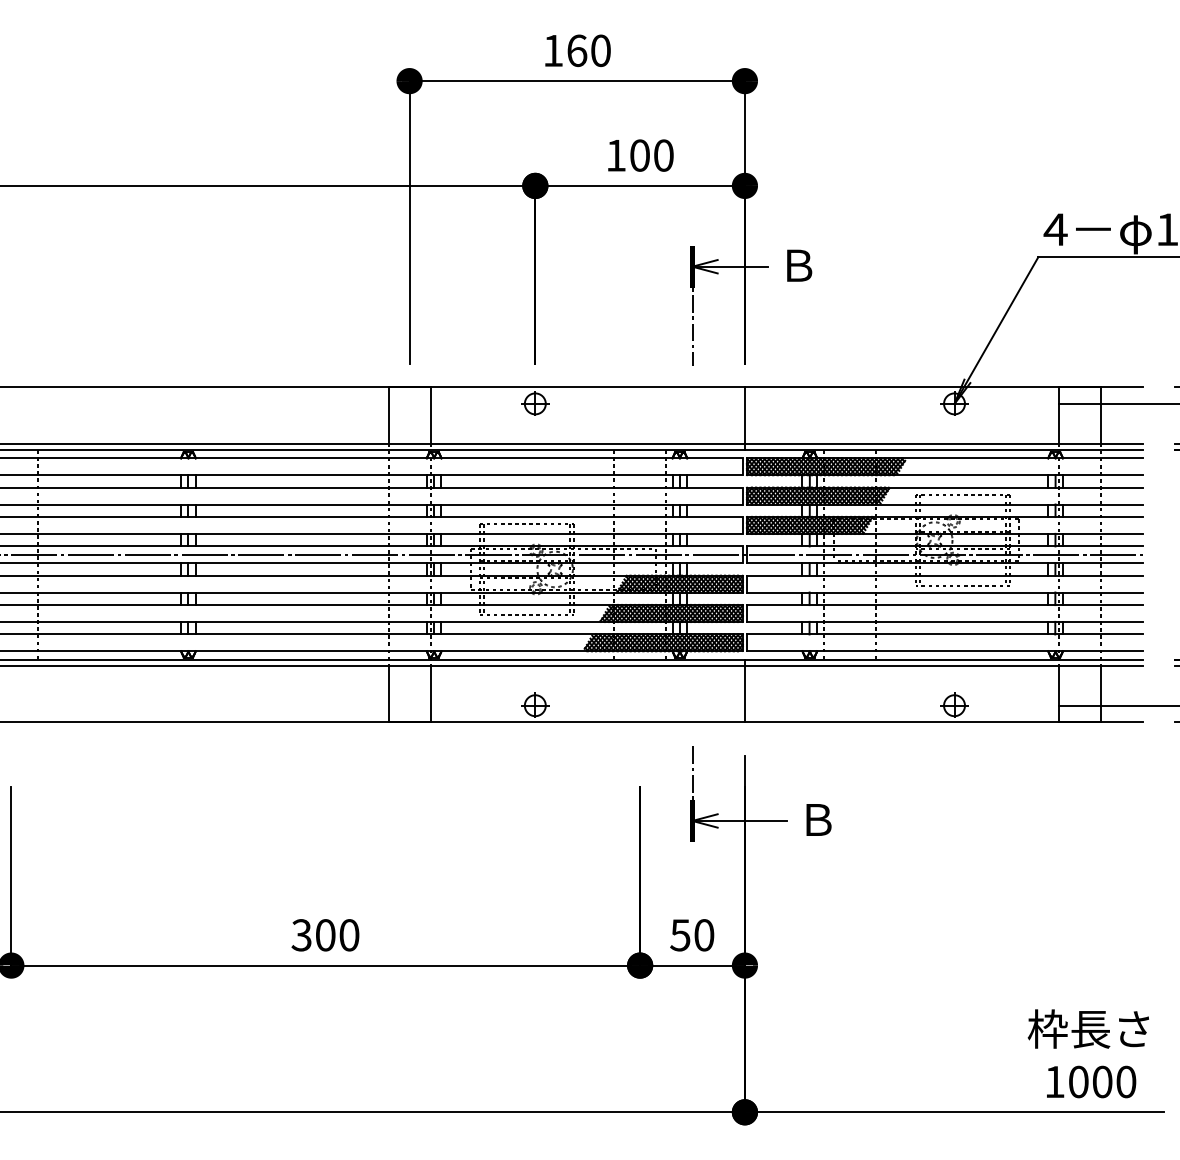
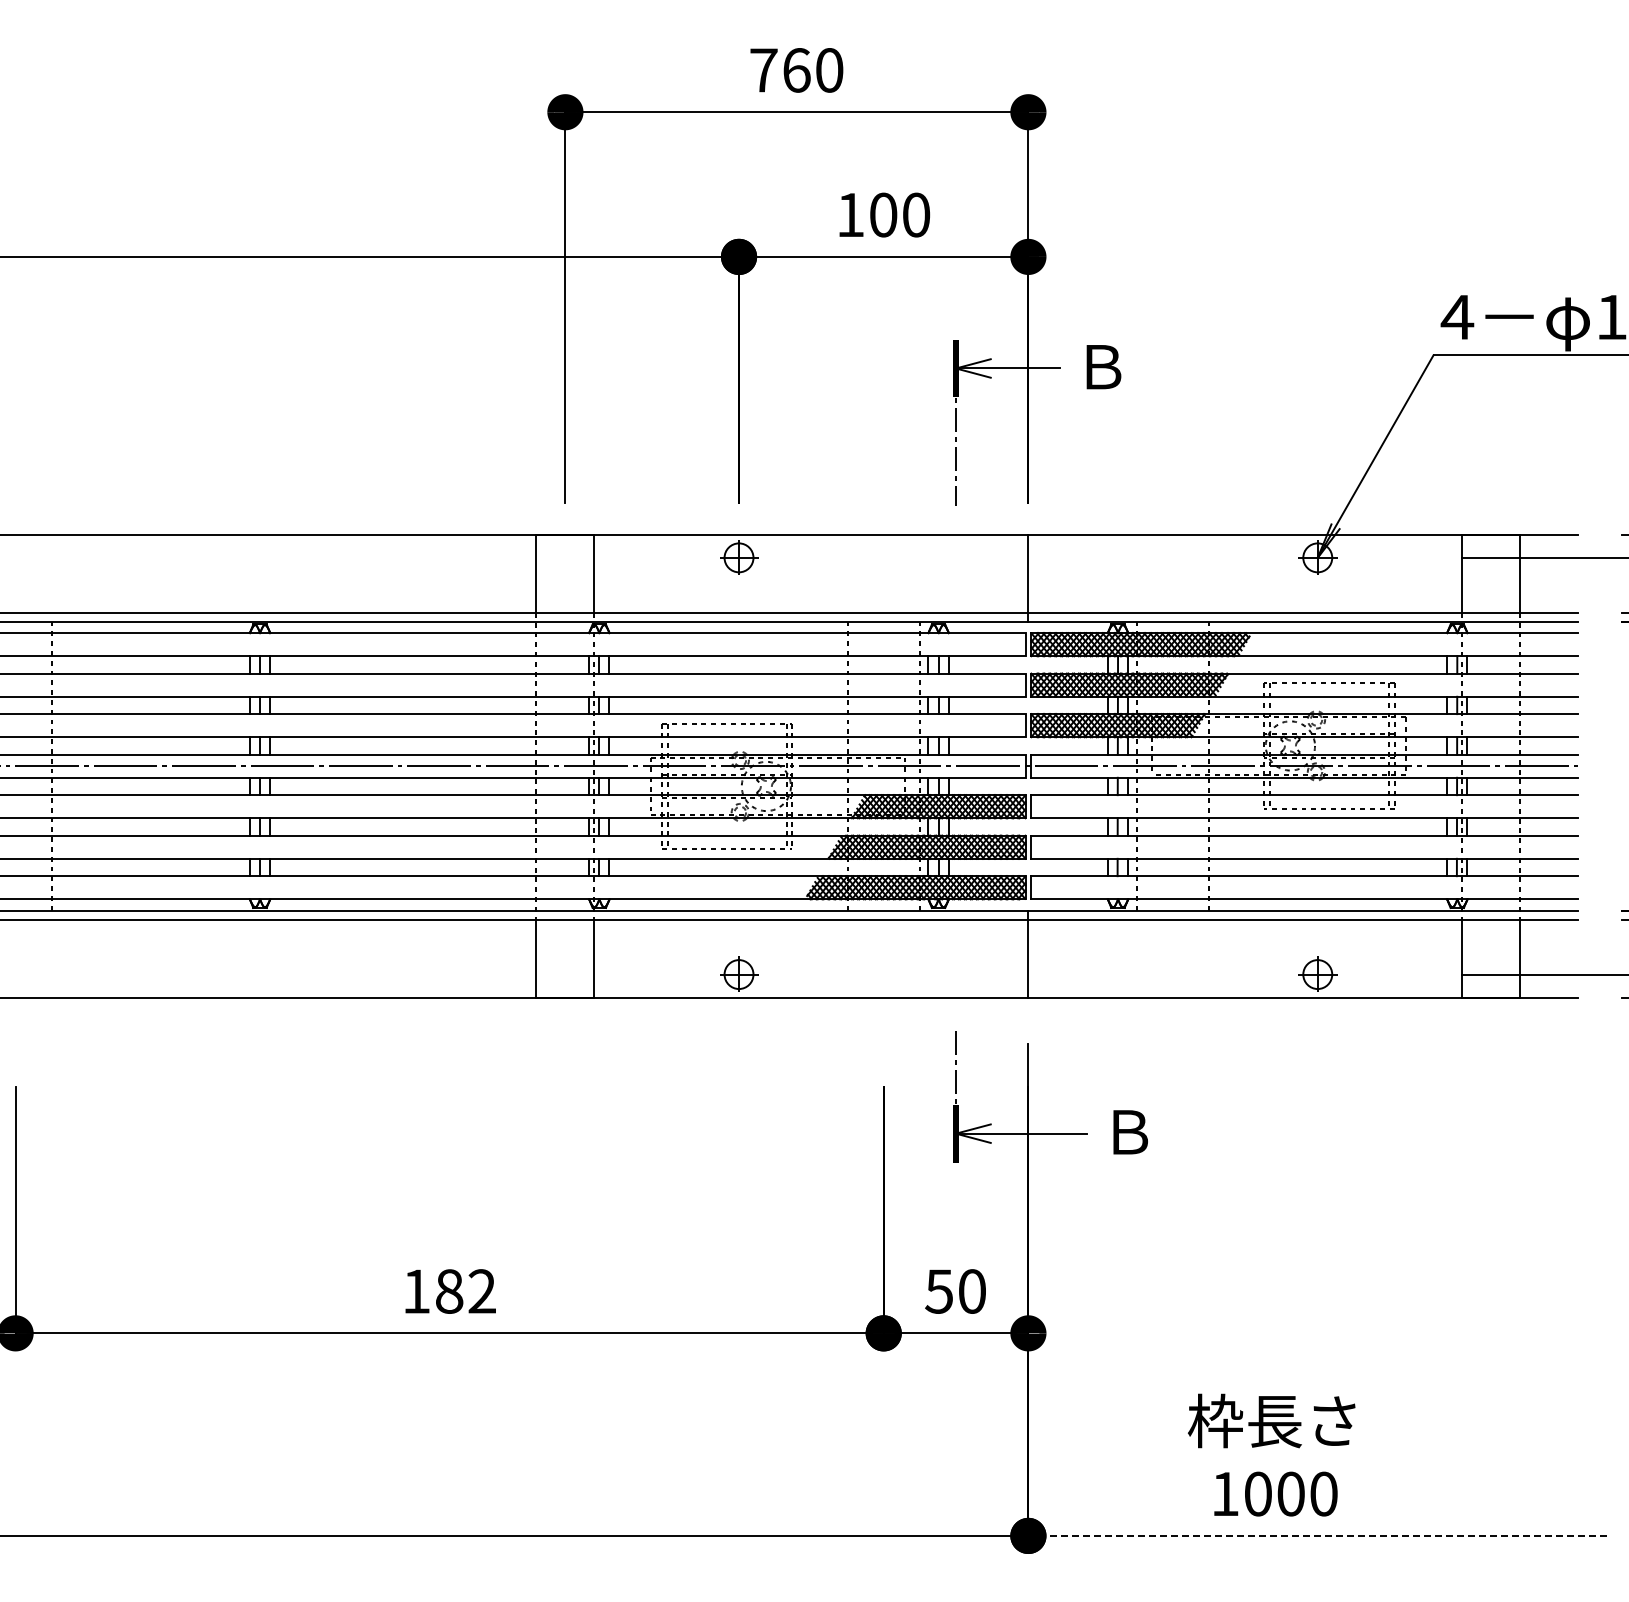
text: (553, 50) -> (763, 70), 160 -> 760
text: (324, 935) -> (448, 1291), 300 -> 182
text: (1088, 1053) -> (1271, 1454), moved
line: (955, 1111) -> (1318, 1535), solid -> dashed

